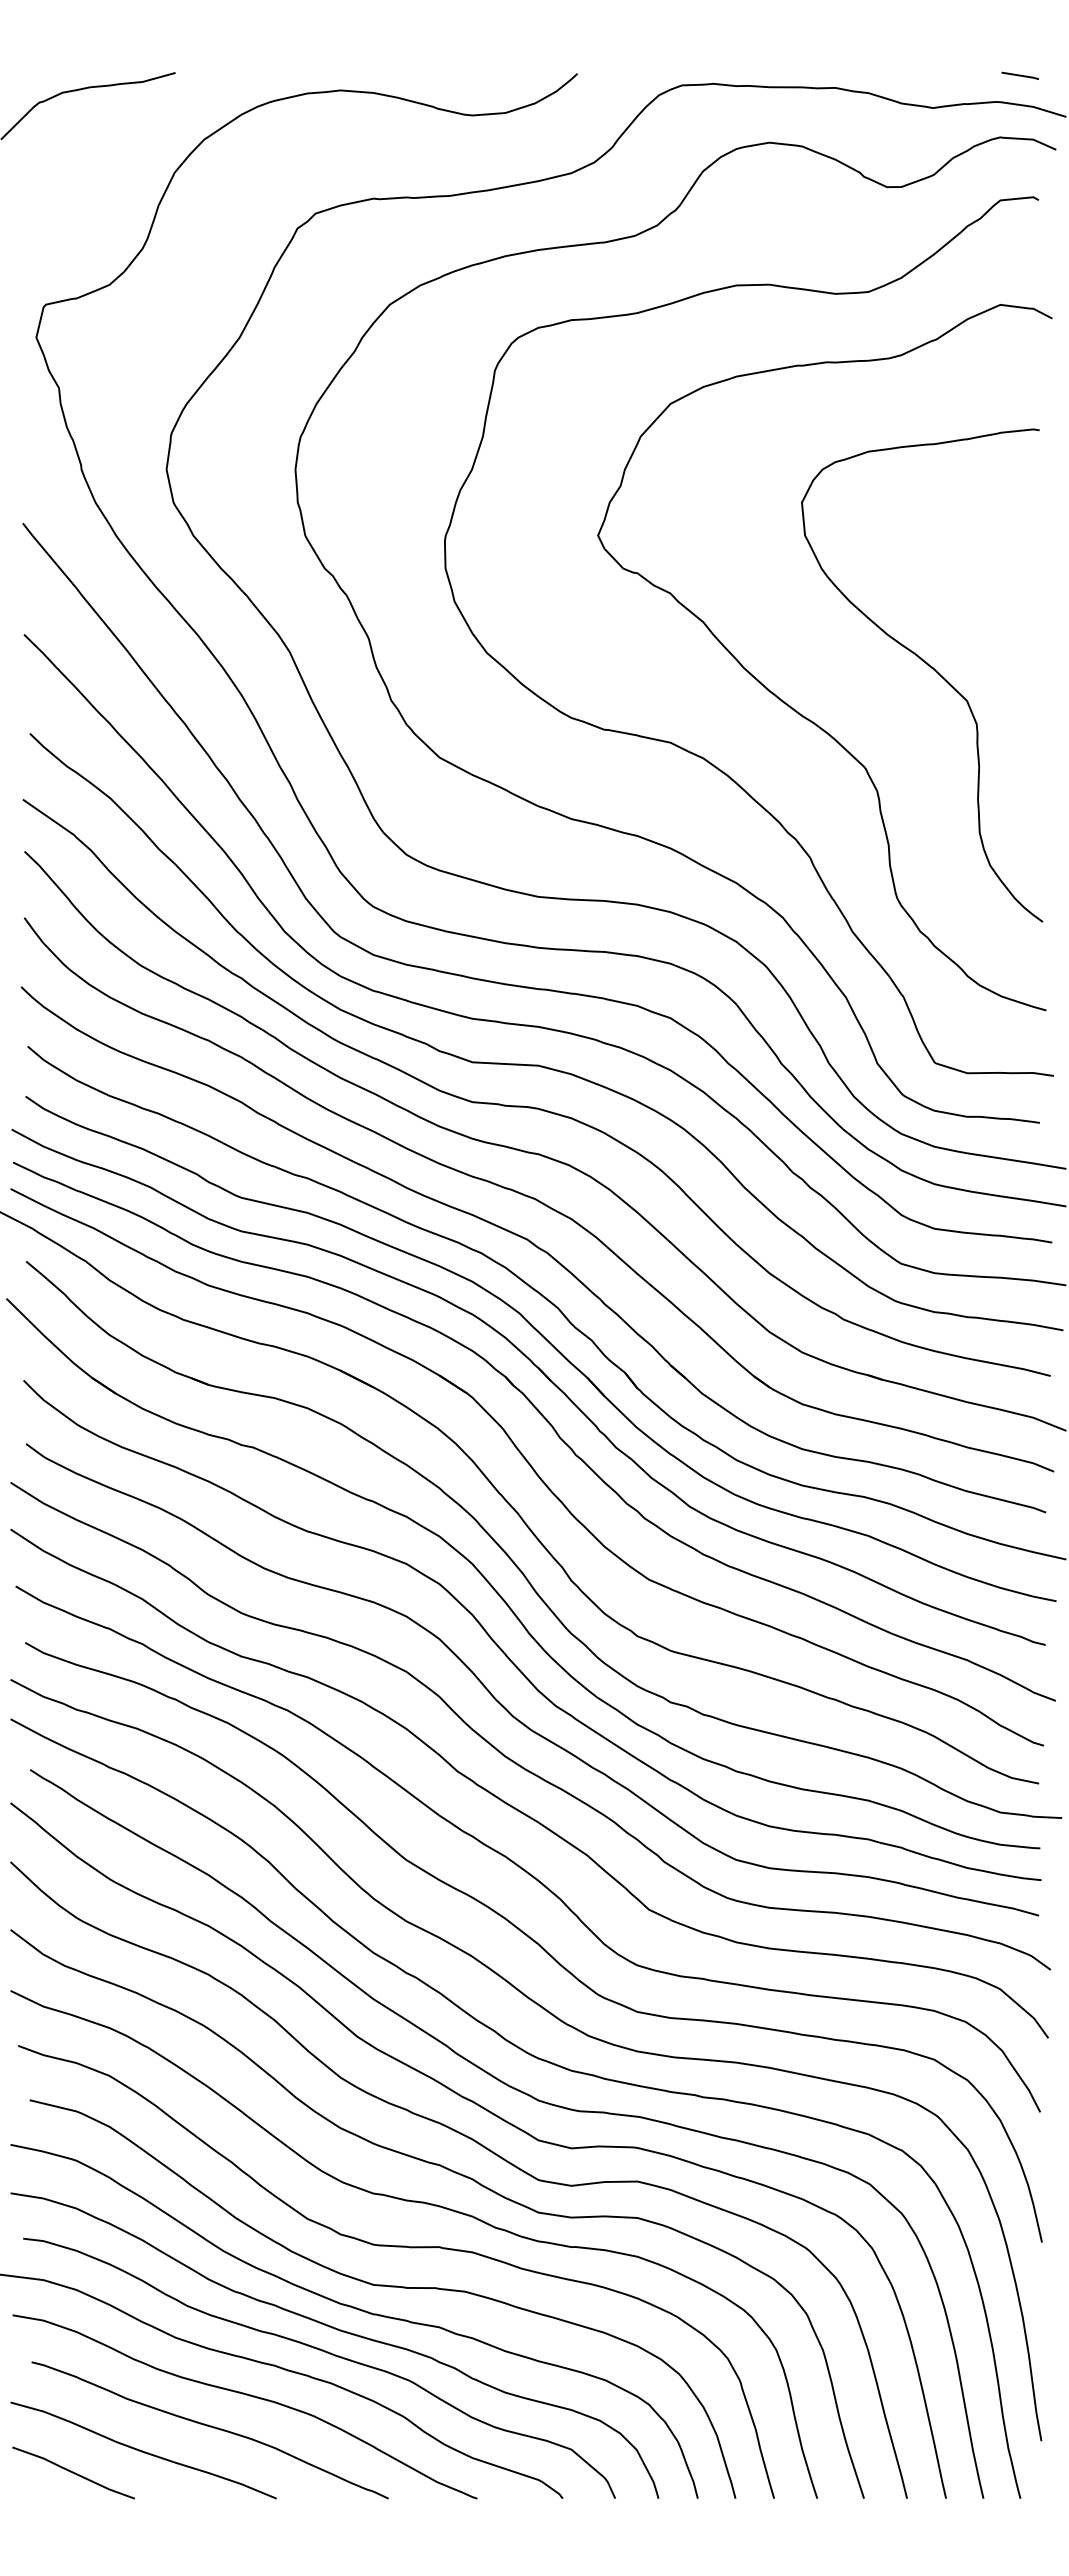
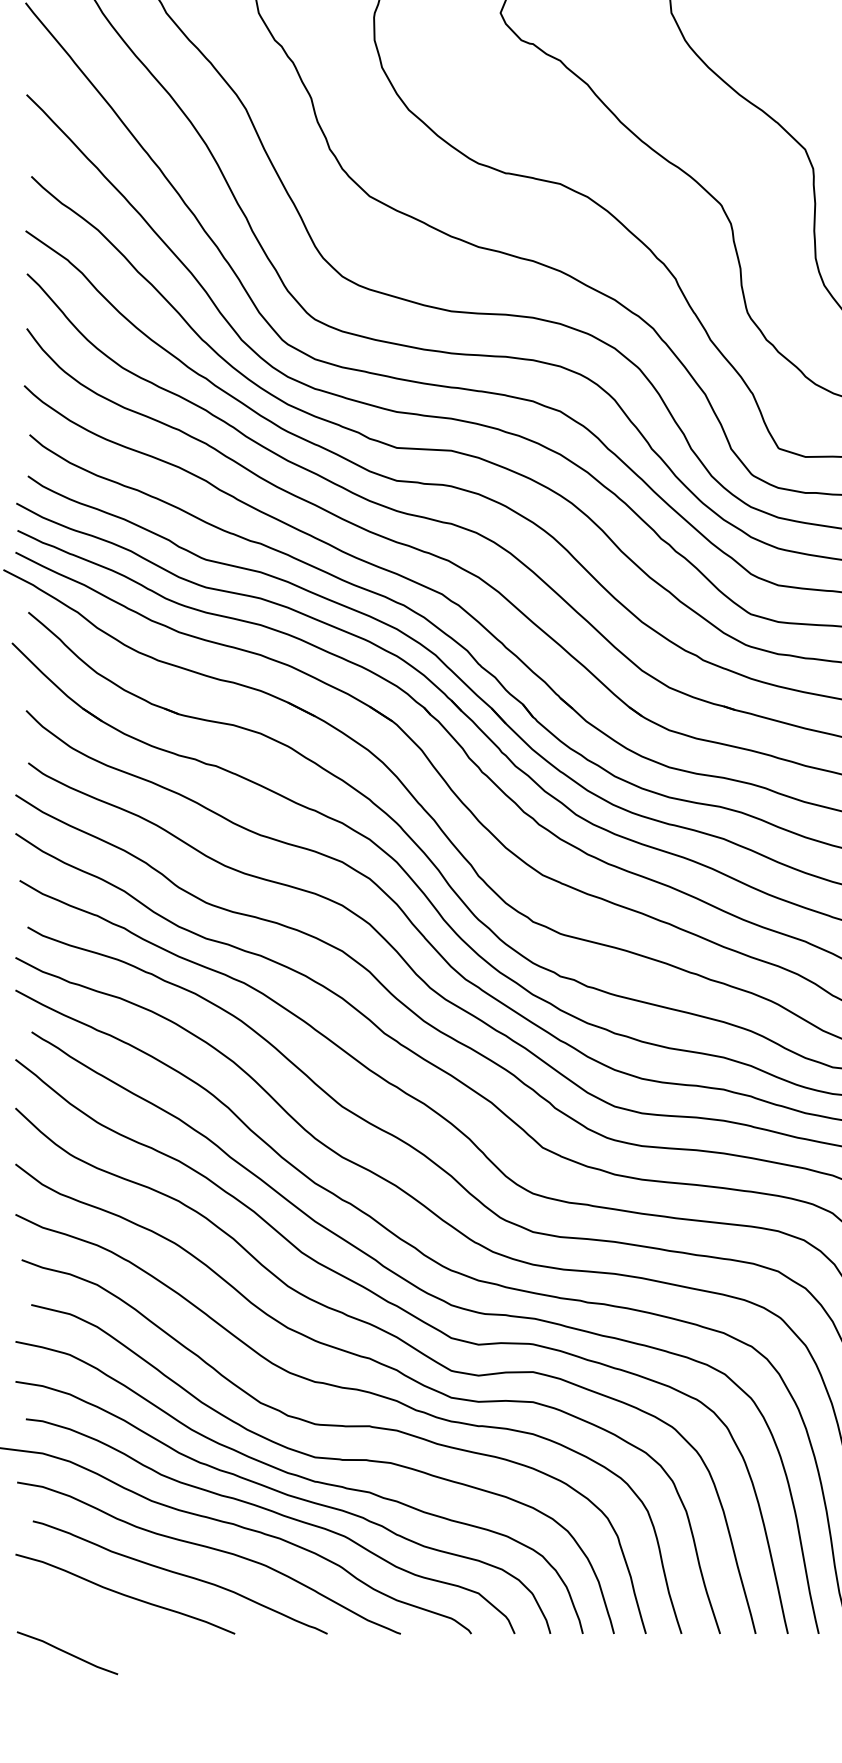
line: (73, 2472) -> (67, 1652), moved

